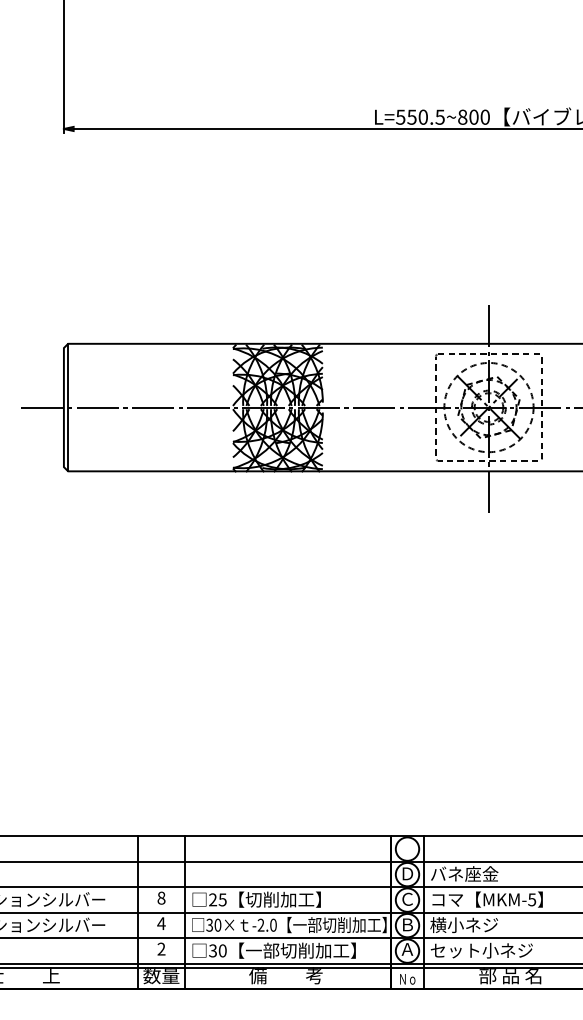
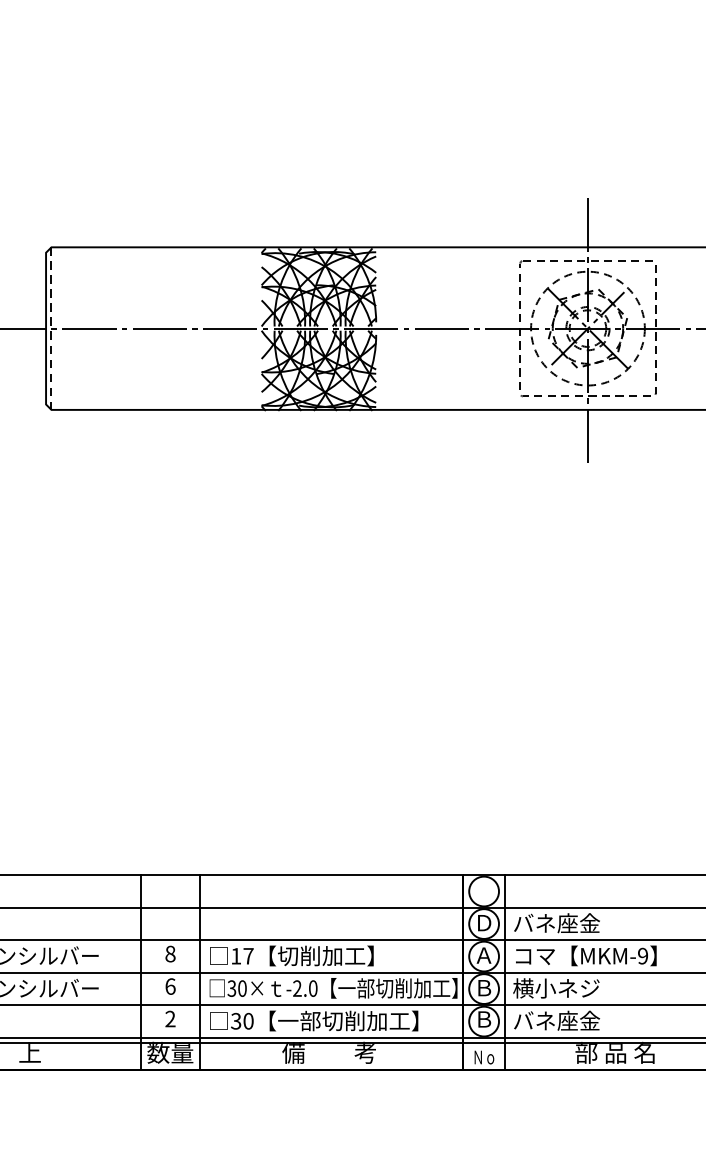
line: (68, 407) -> (51, 328), solid -> dashed
text: (407, 898) -> (484, 954), Ｃ -> Ａ
text: (217, 899) -> (241, 955), 25 -> 17
text: (532, 899) -> (643, 955), MKM-5 -> MKM-9
text: (161, 923) -> (170, 986), 4 -> 6
text: (407, 949) -> (484, 1019), Ａ -> Ｂ
text: (481, 950) -> (578, 1020), セット小ネジ -> バネ座金

